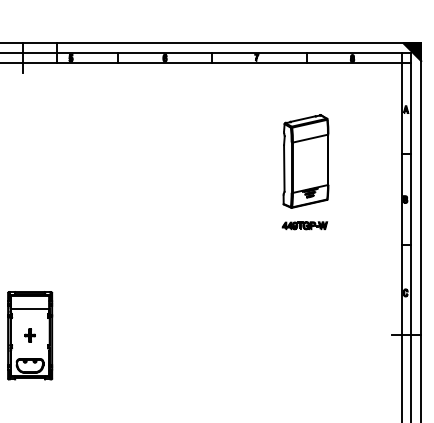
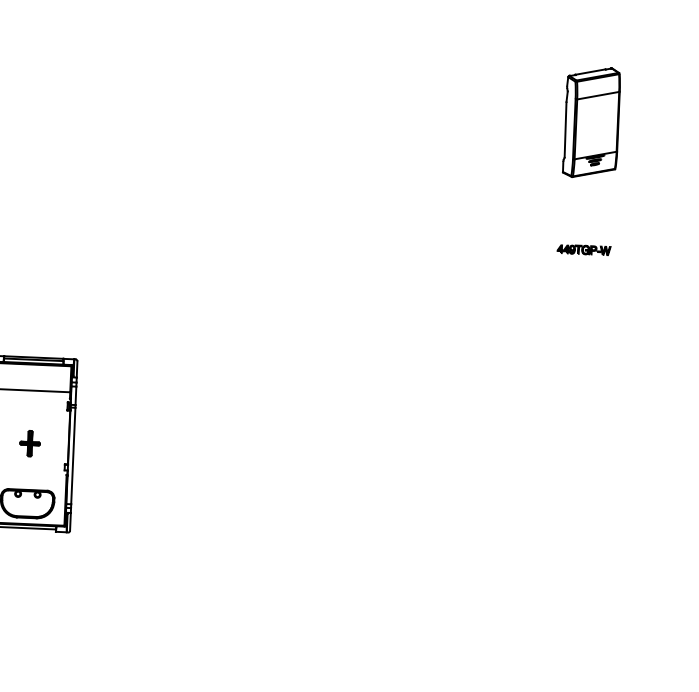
part: (305, 161) -> (590, 122), size x0.6
part: (304, 225) -> (583, 249), size x0.6

